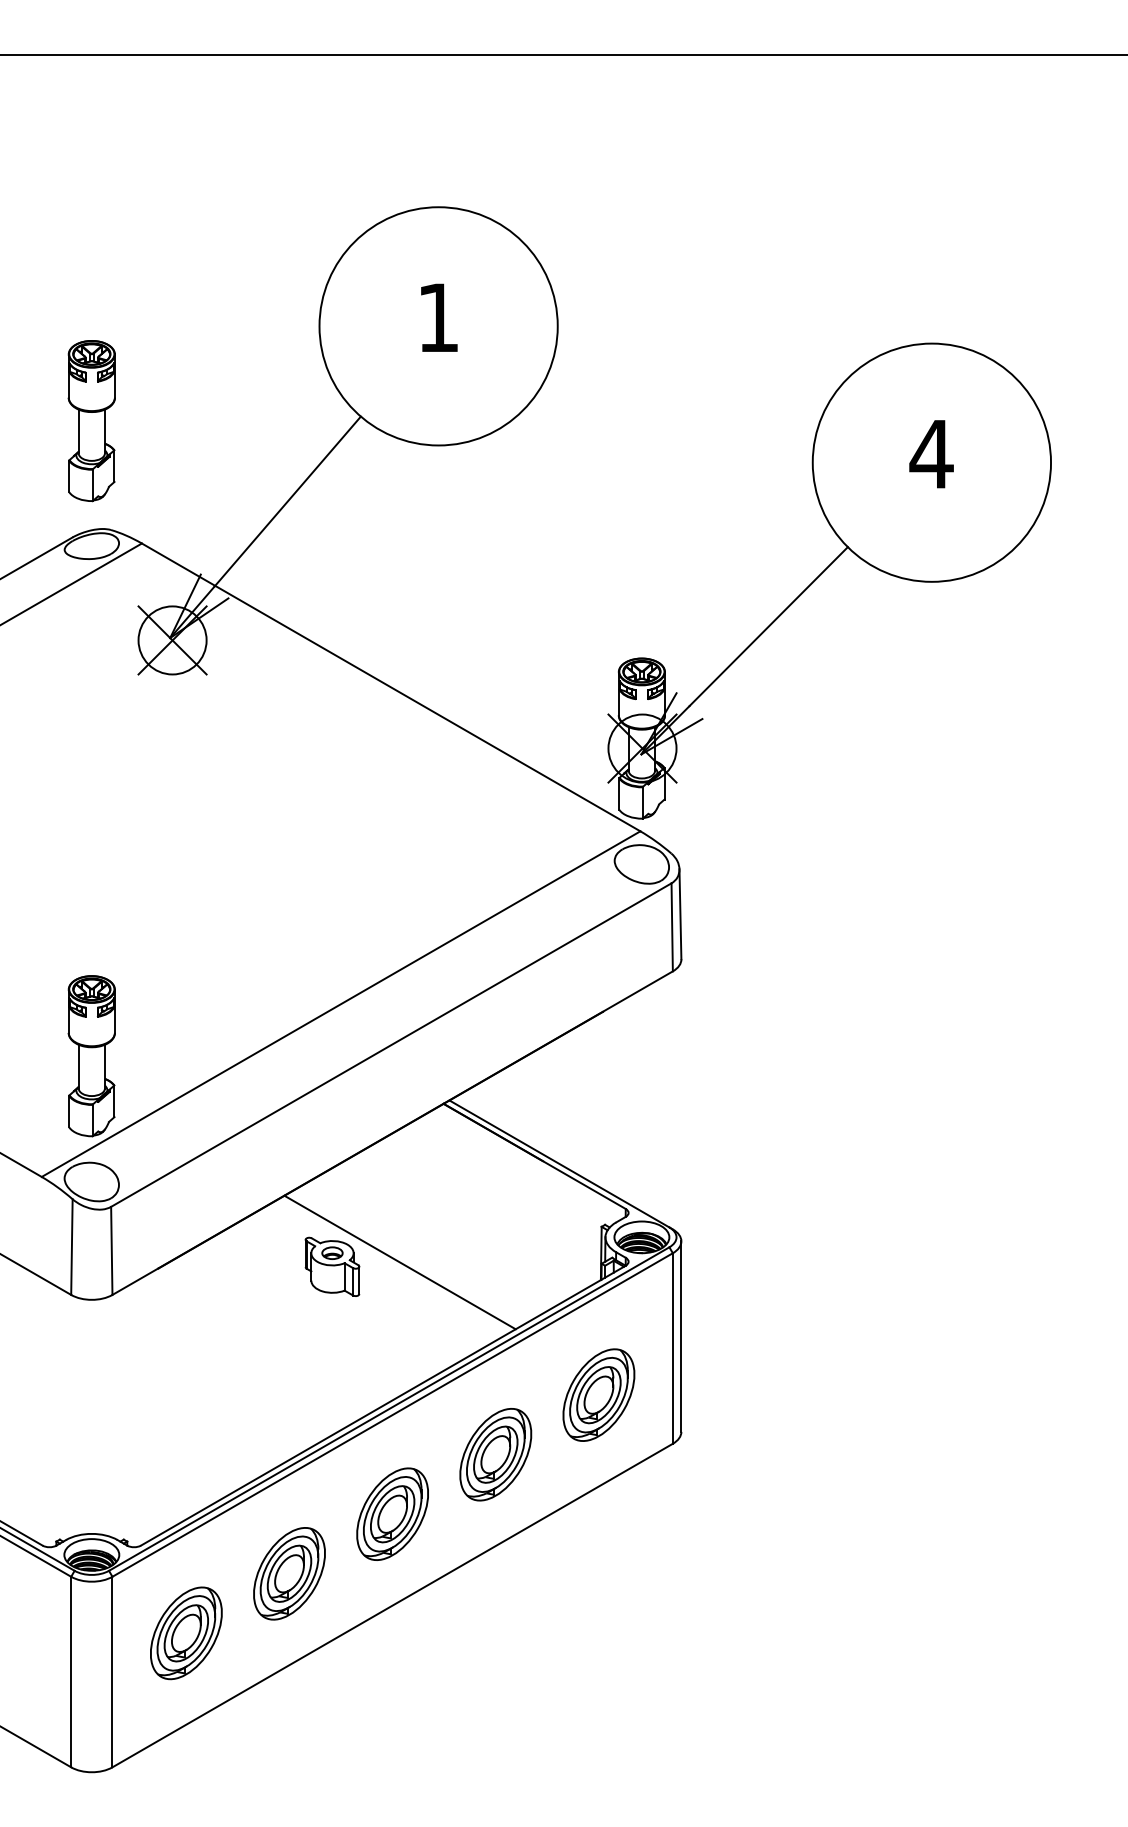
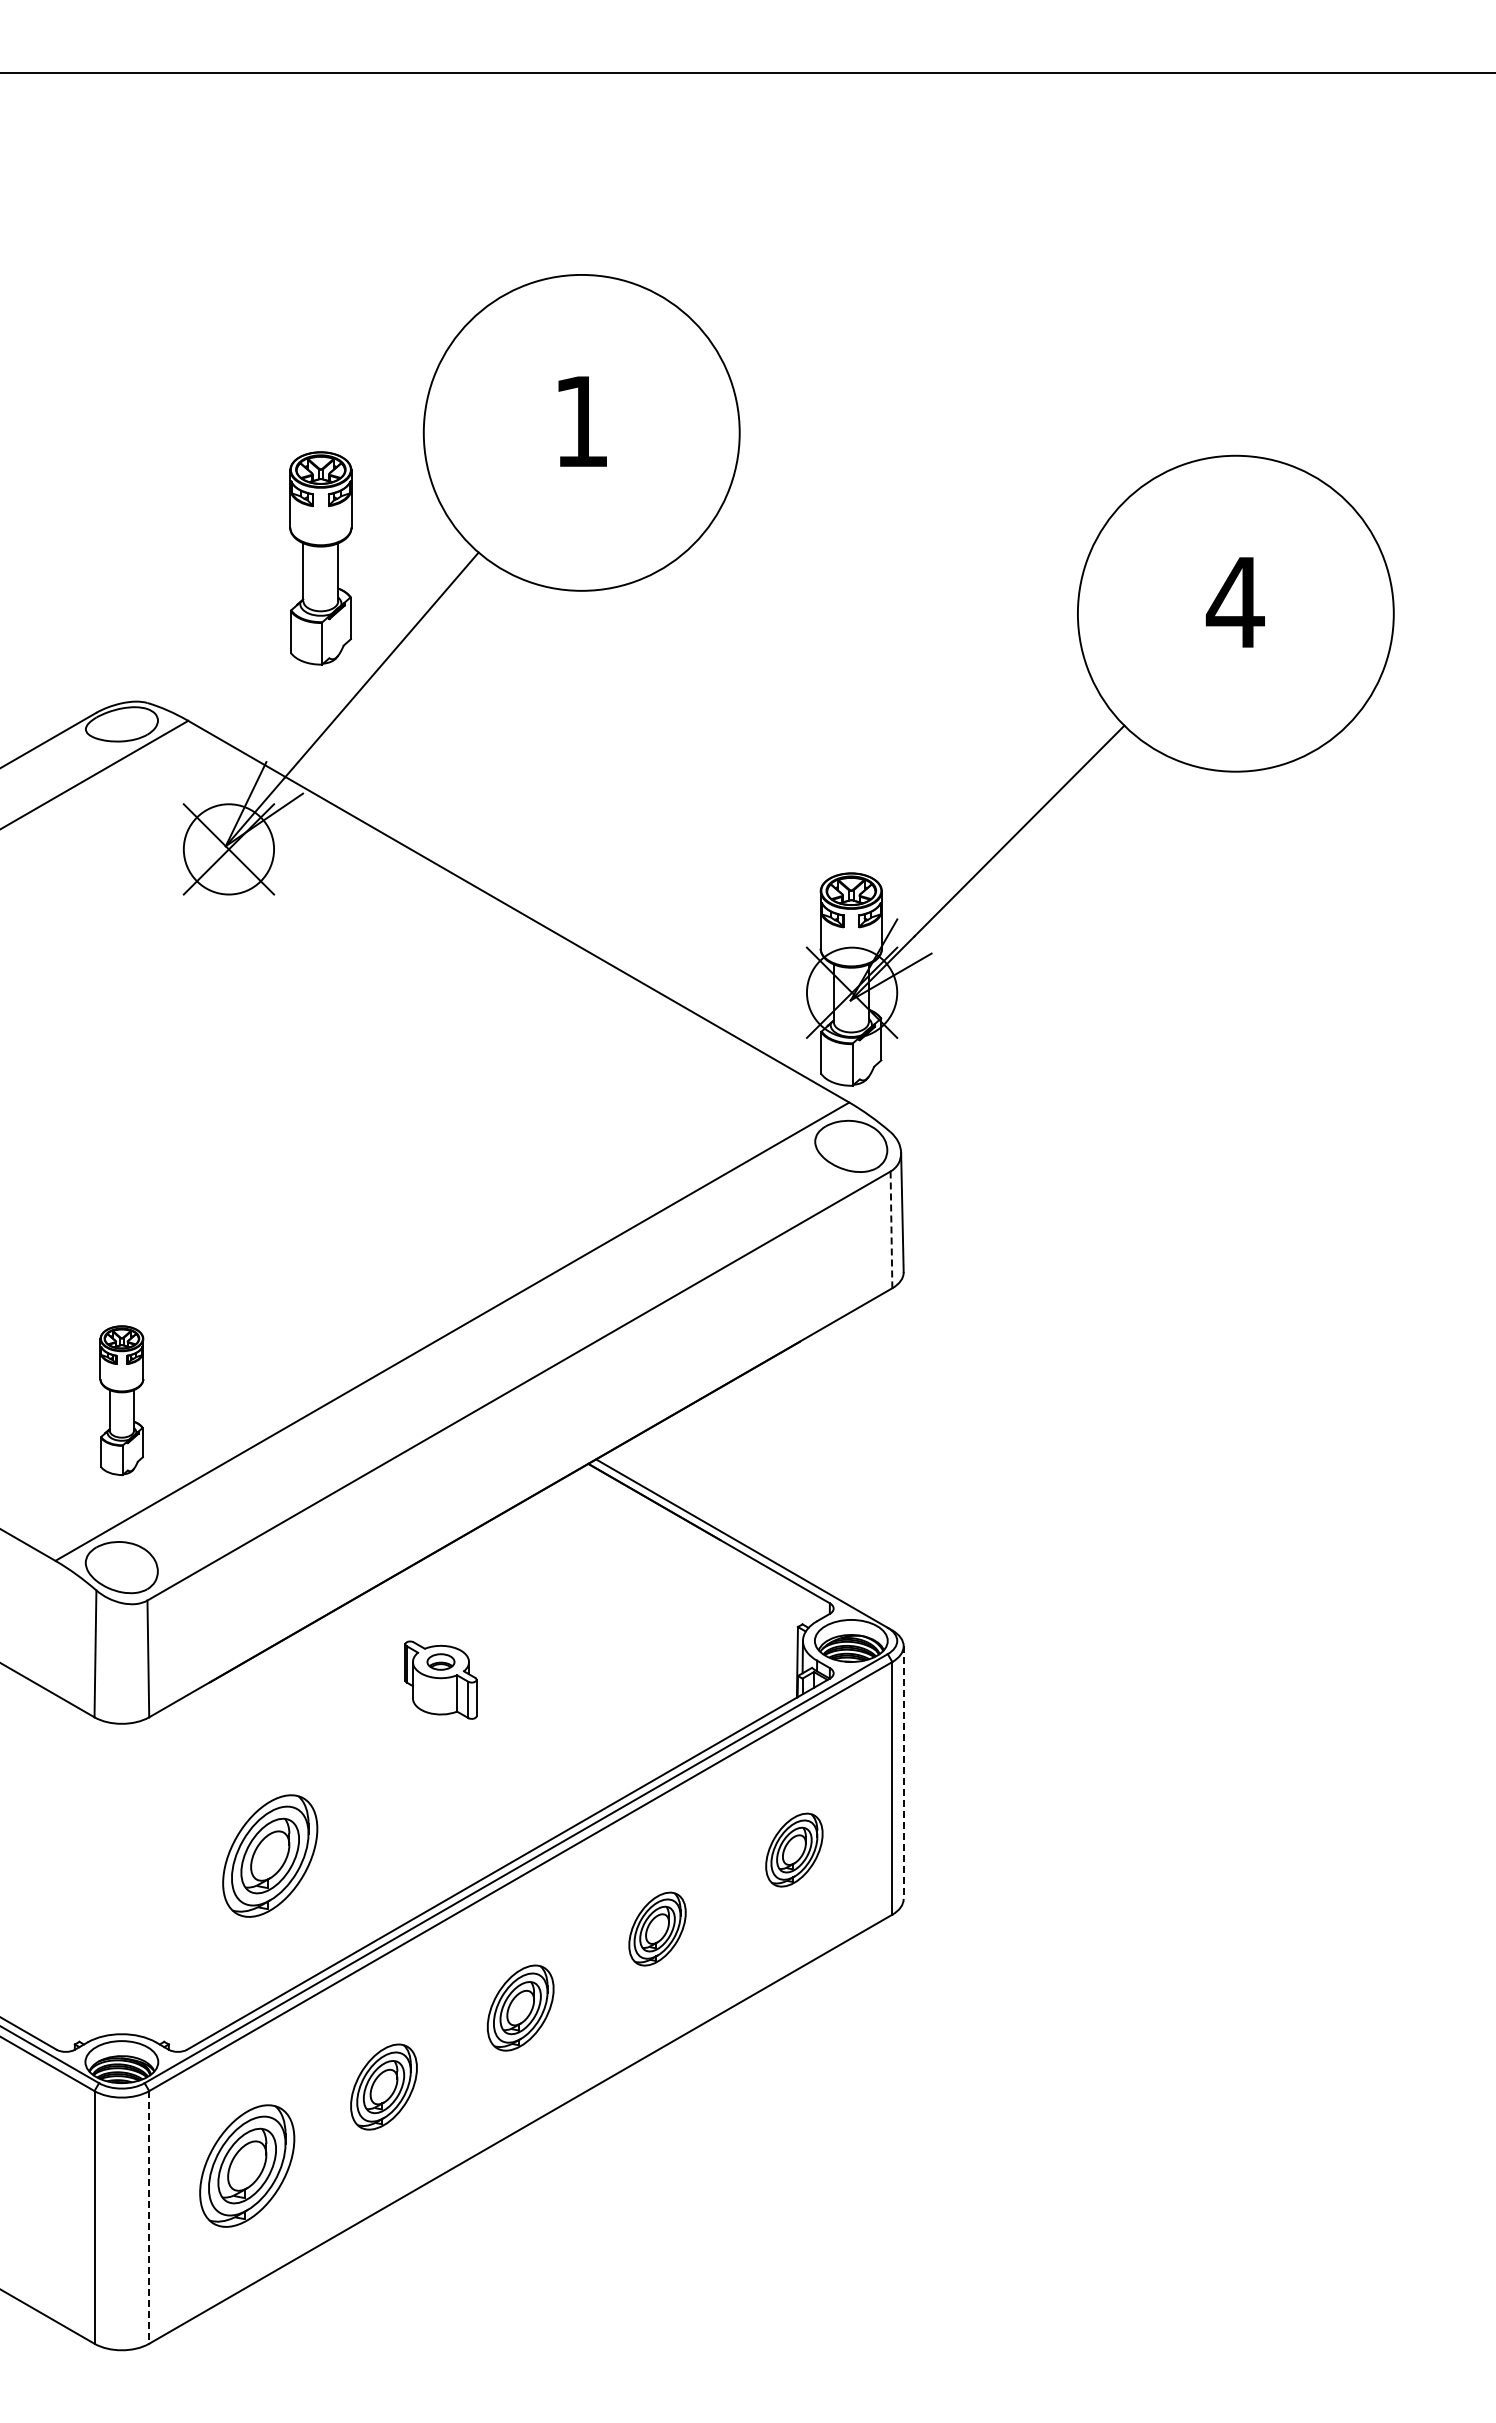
part: (91, 421) -> (320, 558), moved
line: (672, 927) -> (891, 1230), solid -> dashed
part: (91, 1056) -> (121, 1400), size x0.7
line: (399, 1261) -> (530, 1673), removed
line: (681, 1337) -> (903, 1773), solid -> dashed
part: (599, 1394) -> (794, 1849), size x0.6
part: (203, 1399) -> (270, 1855), added
part: (495, 1454) -> (657, 1928), size x0.6
part: (392, 1513) -> (520, 2007), size x0.7
part: (289, 1573) -> (383, 2086), size x0.7
line: (112, 1672) -> (149, 2217), solid -> dashed

